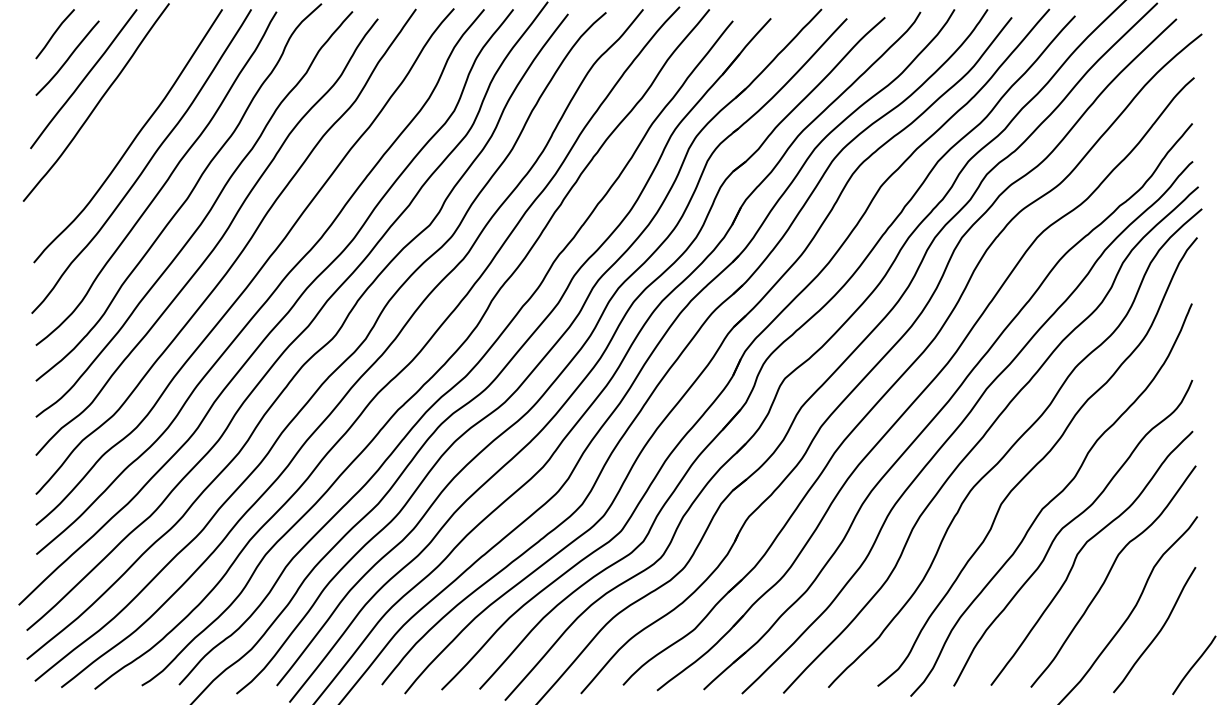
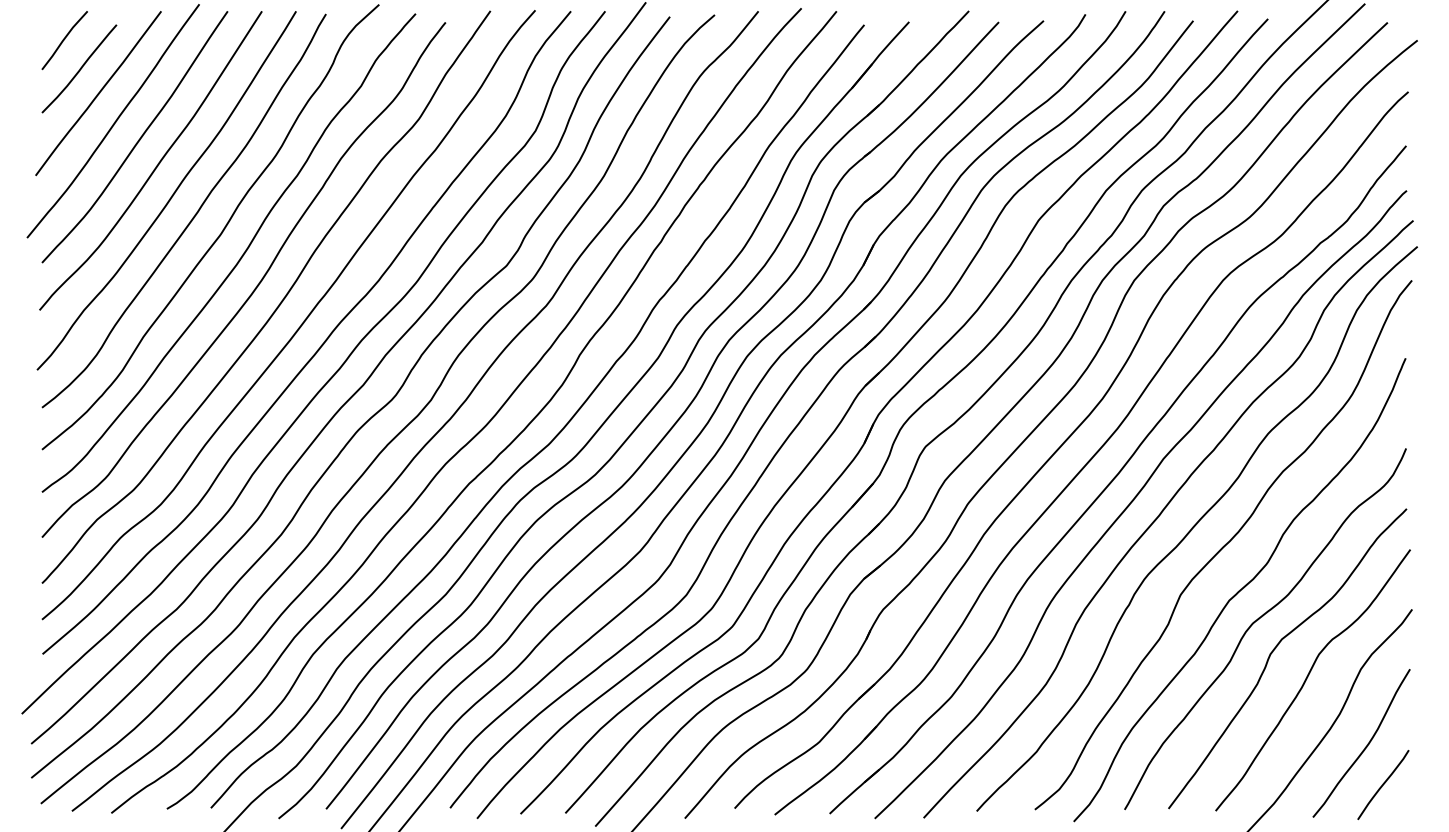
curve: (116, 118) -> (137, 140), added
curve: (1194, 664) -> (1383, 784), moved

